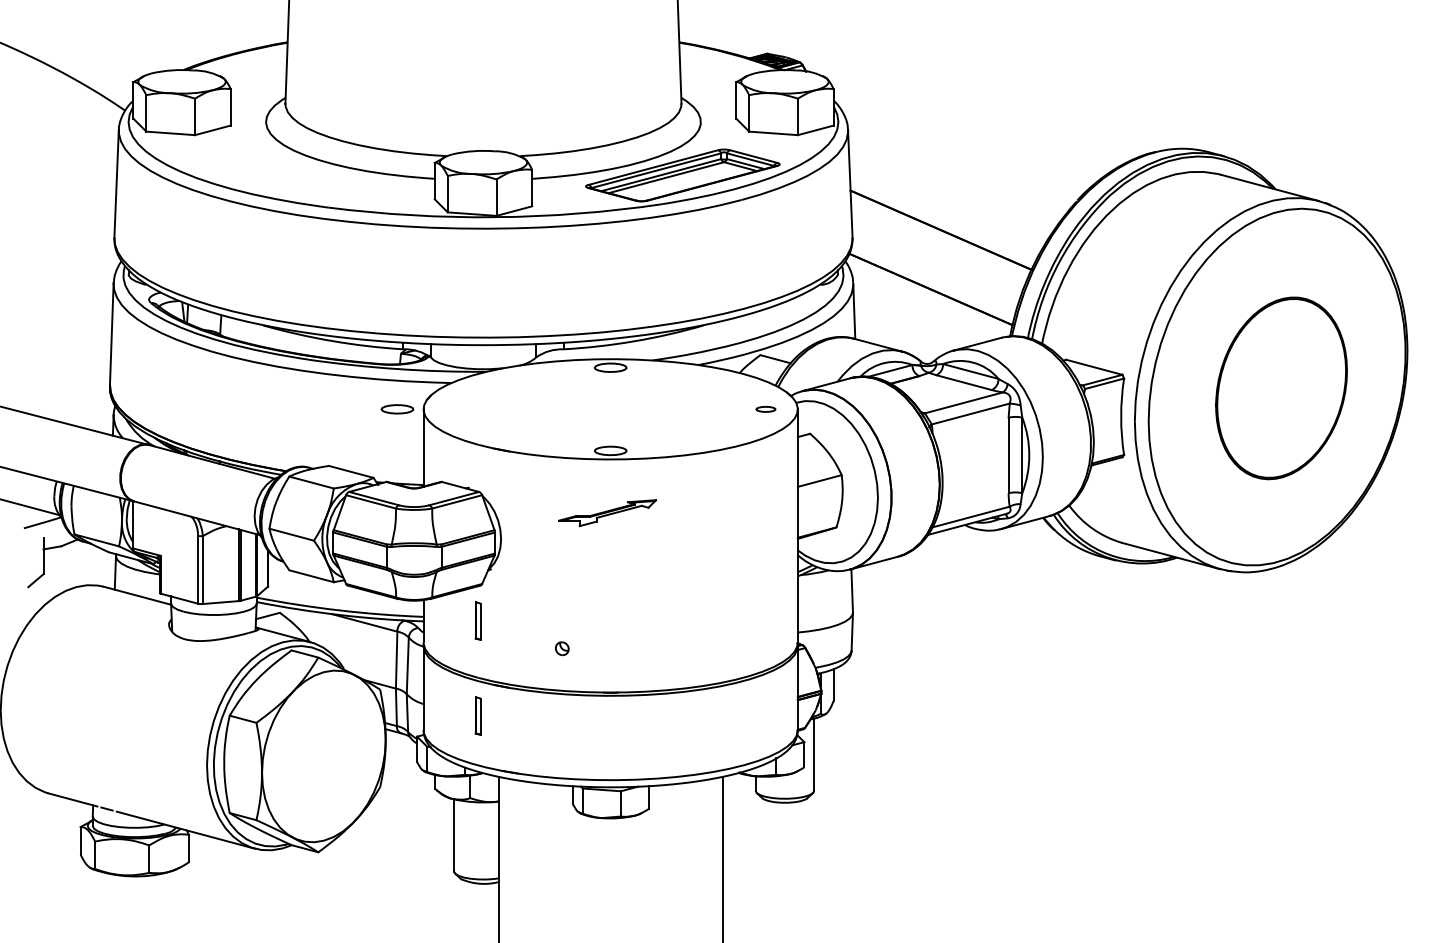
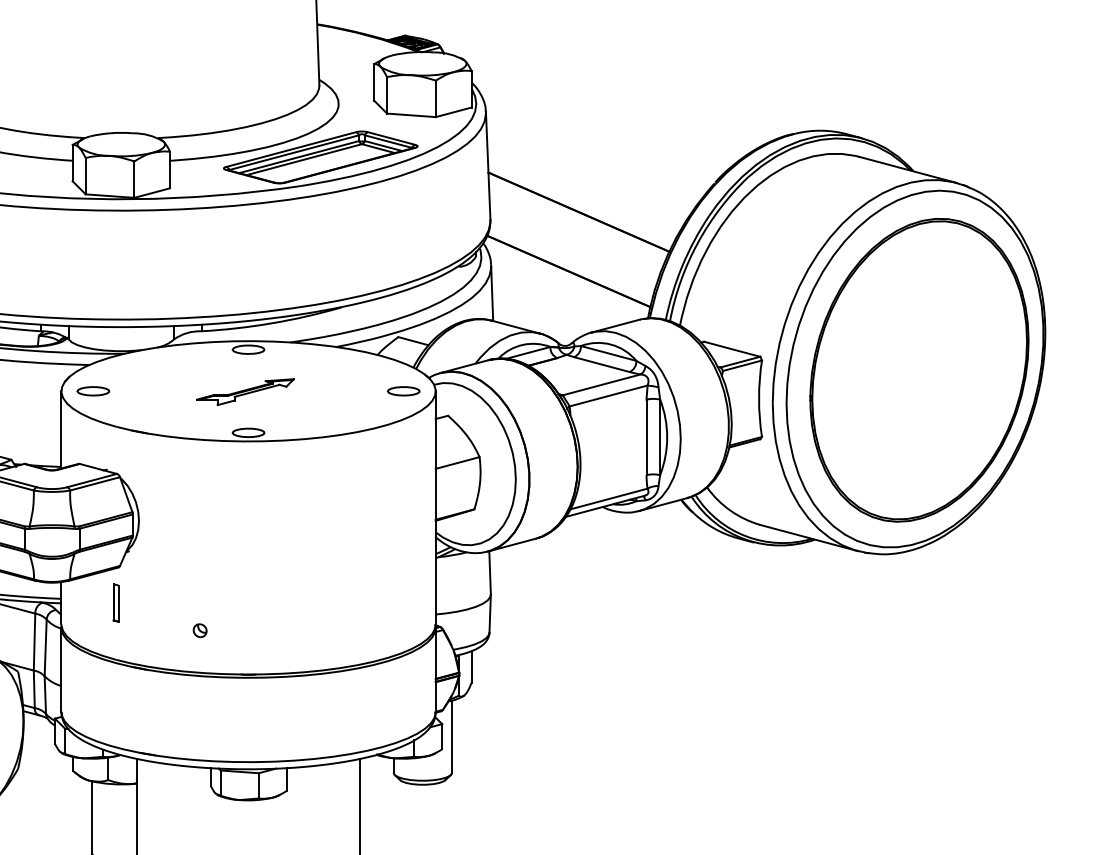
part: (1281, 388) -> (919, 370), size x1.67
part: (397, 409) -> (93, 391), moved
part: (765, 409) -> (403, 391), size x1.67
part: (607, 513) -> (245, 392), moved
part: (477, 715) -> (115, 697), removed

